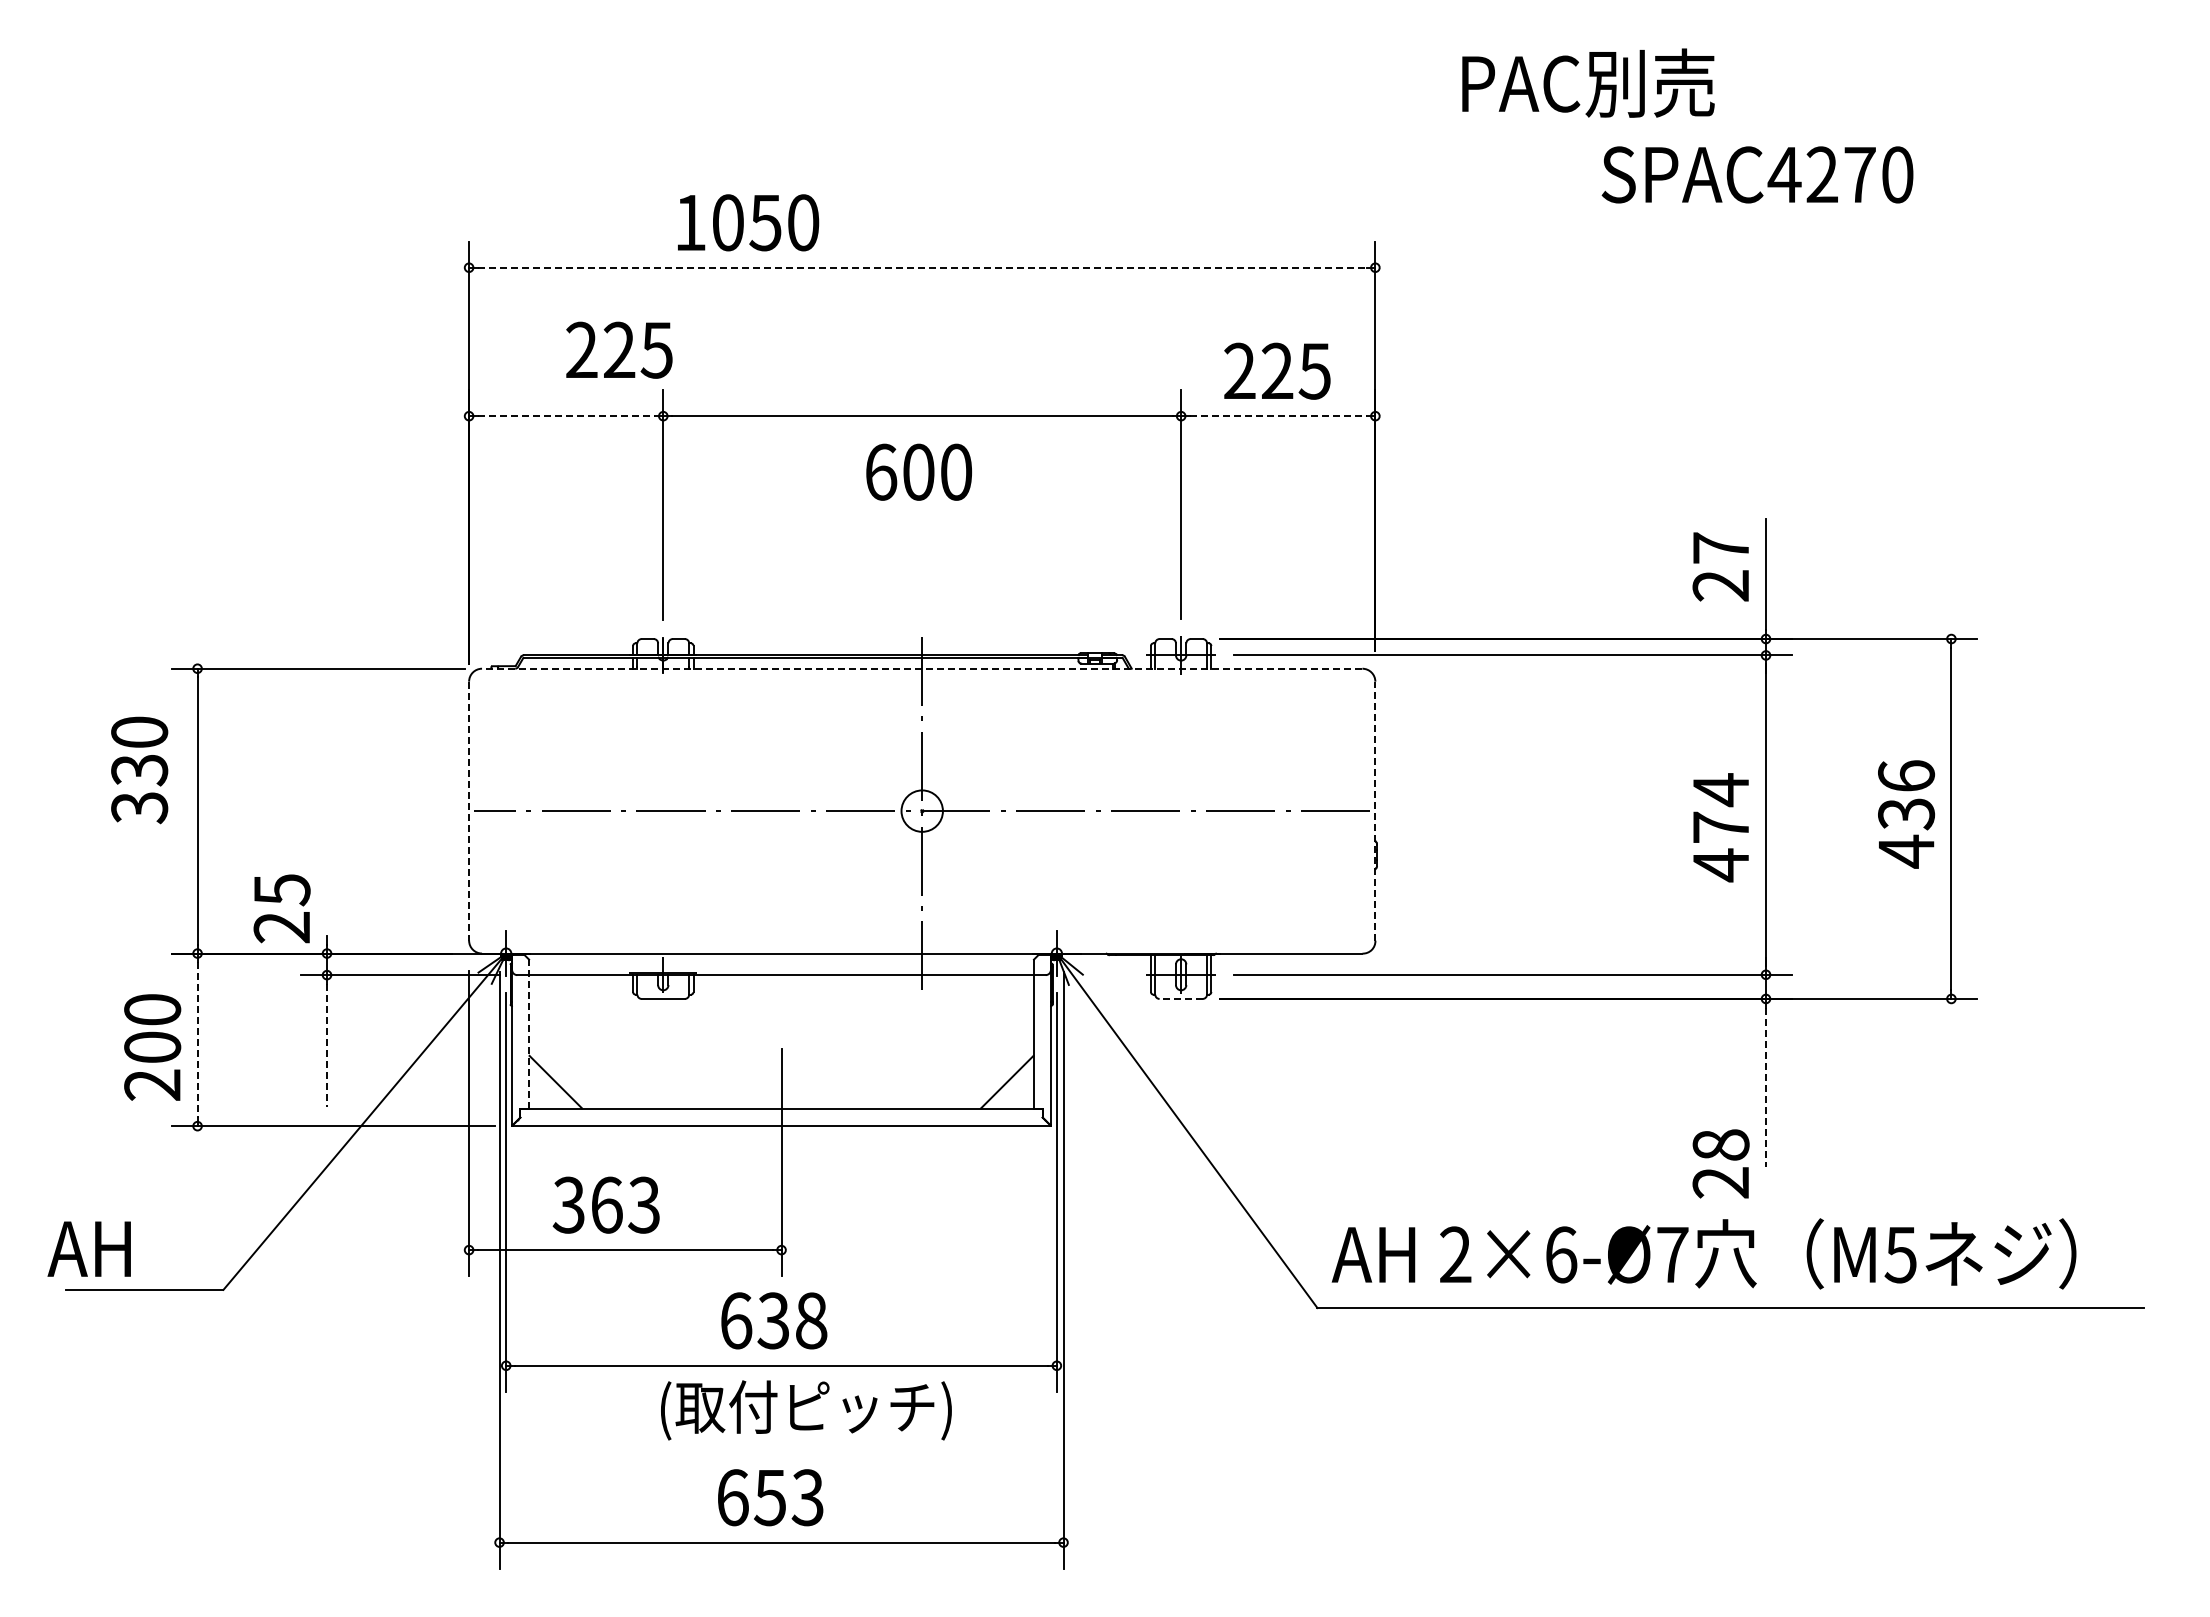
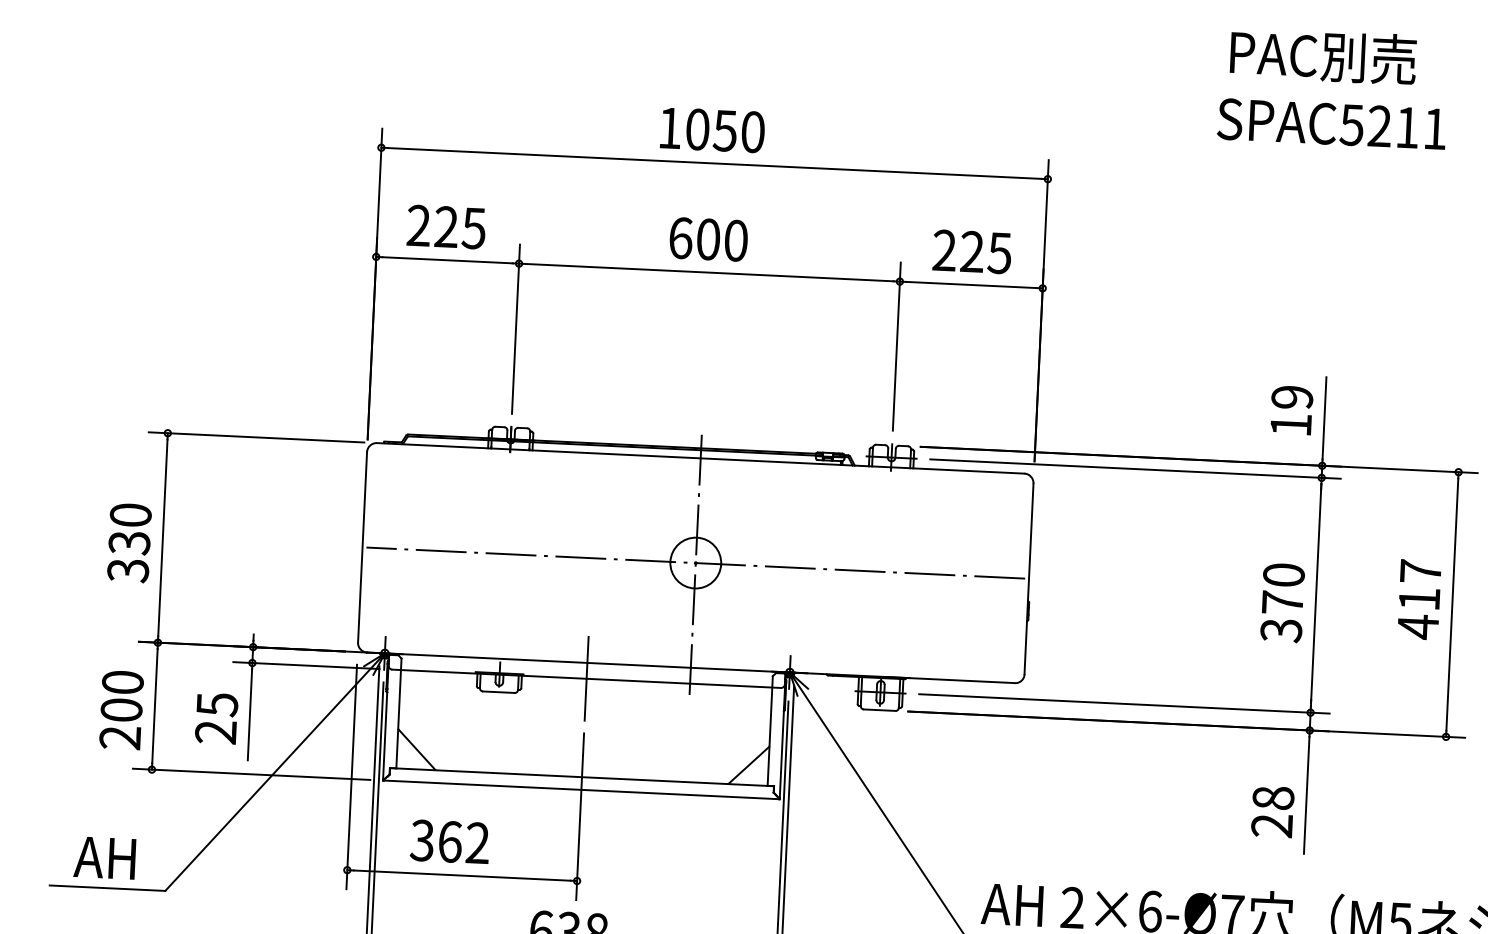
text: (1588, 82) -> (1323, 55), moved
text: (1840, 174) -> (1393, 126), SPAC4270 -> SPAC5211
text: (748, 222) -> (712, 130), moved
line: (922, 267) -> (714, 163), dashed -> solid
text: (619, 349) -> (446, 226), moved
line: (566, 416) -> (447, 260), dashed -> solid
line: (1278, 416) -> (971, 285), dashed -> solid
text: (918, 471) -> (708, 238), moved
text: (1720, 566) -> (1291, 410), 27 -> 19
line: (921, 668) -> (700, 458), dashed -> solid
text: (139, 770) -> (129, 543), moved
text: (1906, 795) -> (1420, 585), 436 -> 417
circle: (921, 810) -> (695, 562), size x1.67
line: (1375, 810) -> (1029, 578), dashed -> solid
line: (469, 811) -> (362, 547), dashed -> solid
text: (1720, 827) -> (1282, 602), 474 -> 370
text: (281, 908) -> (216, 718), moved
line: (781, 975) -> (586, 679), added
line: (1181, 998) -> (879, 709), dashed -> solid
line: (529, 1034) -> (399, 713), dashed -> solid
line: (197, 1039) -> (154, 705), dashed -> solid
line: (327, 1045) -> (250, 714), dashed -> solid
line: (1766, 1087) -> (1307, 795), dashed -> solid
text: (1720, 1163) -> (1272, 811), moved
text: (644, 1205) -> (477, 843), 363 -> 362
text: (88, 1248) -> (104, 857), moved

